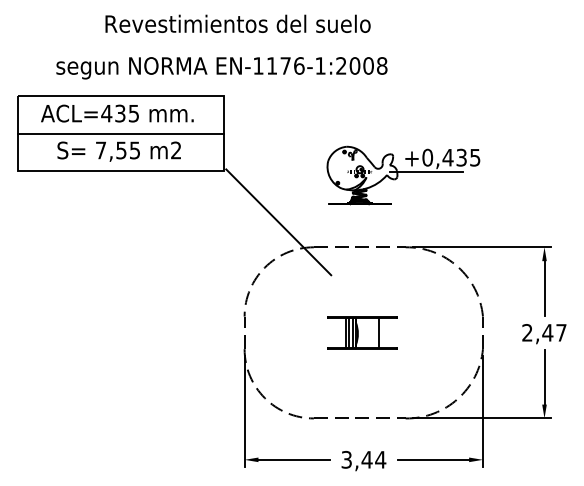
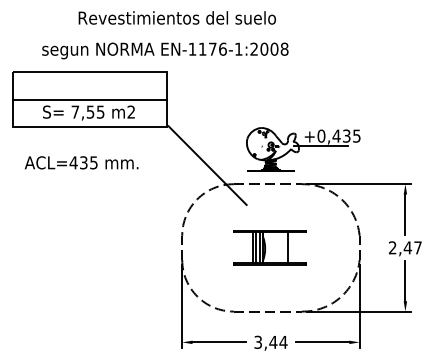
text: (117, 113) -> (81, 162), moved
part: (403, 175) -> (303, 149), moved
part: (362, 332) -> (269, 247), size x1.4

